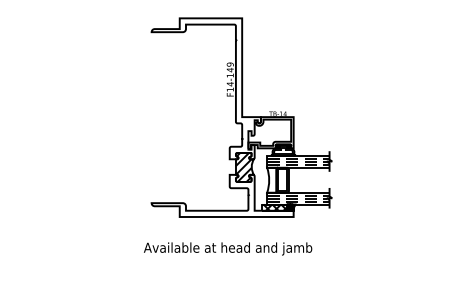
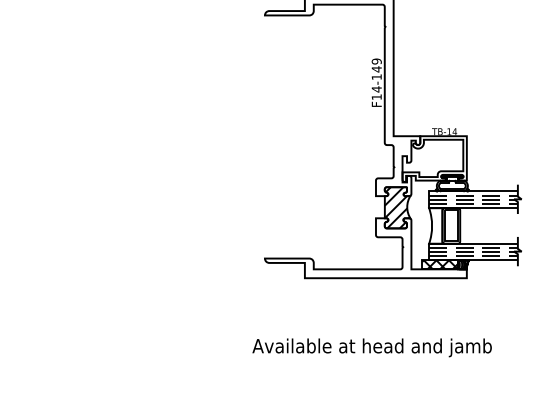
text: (228, 248) -> (372, 347), moved

